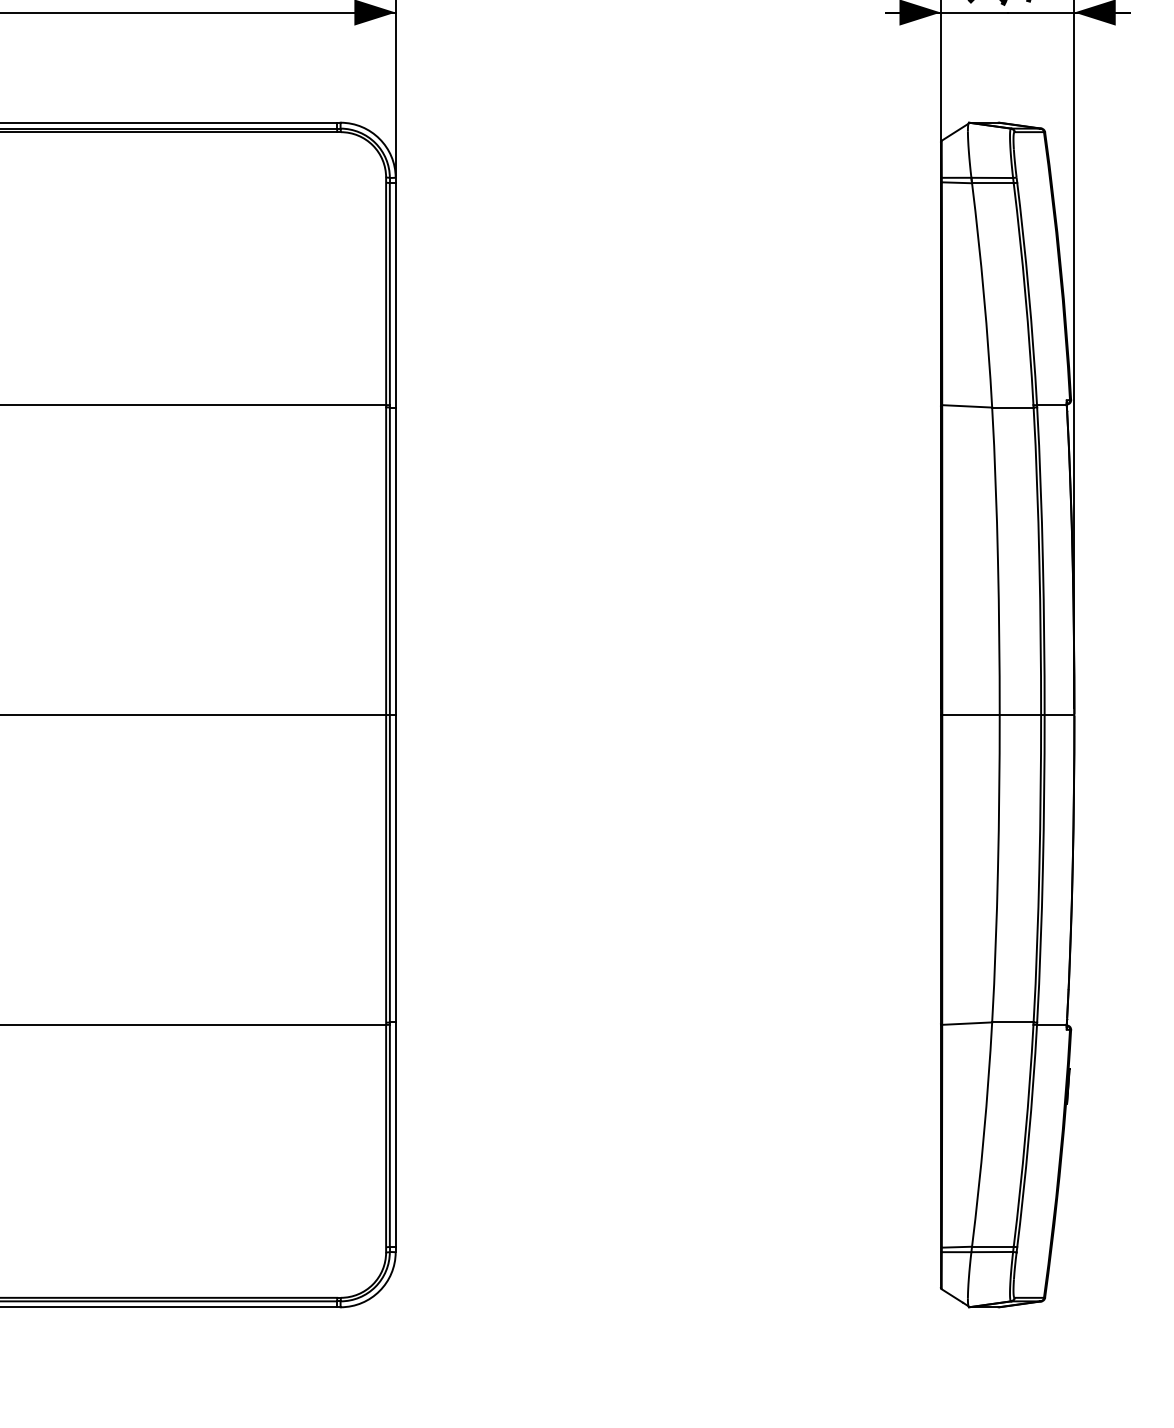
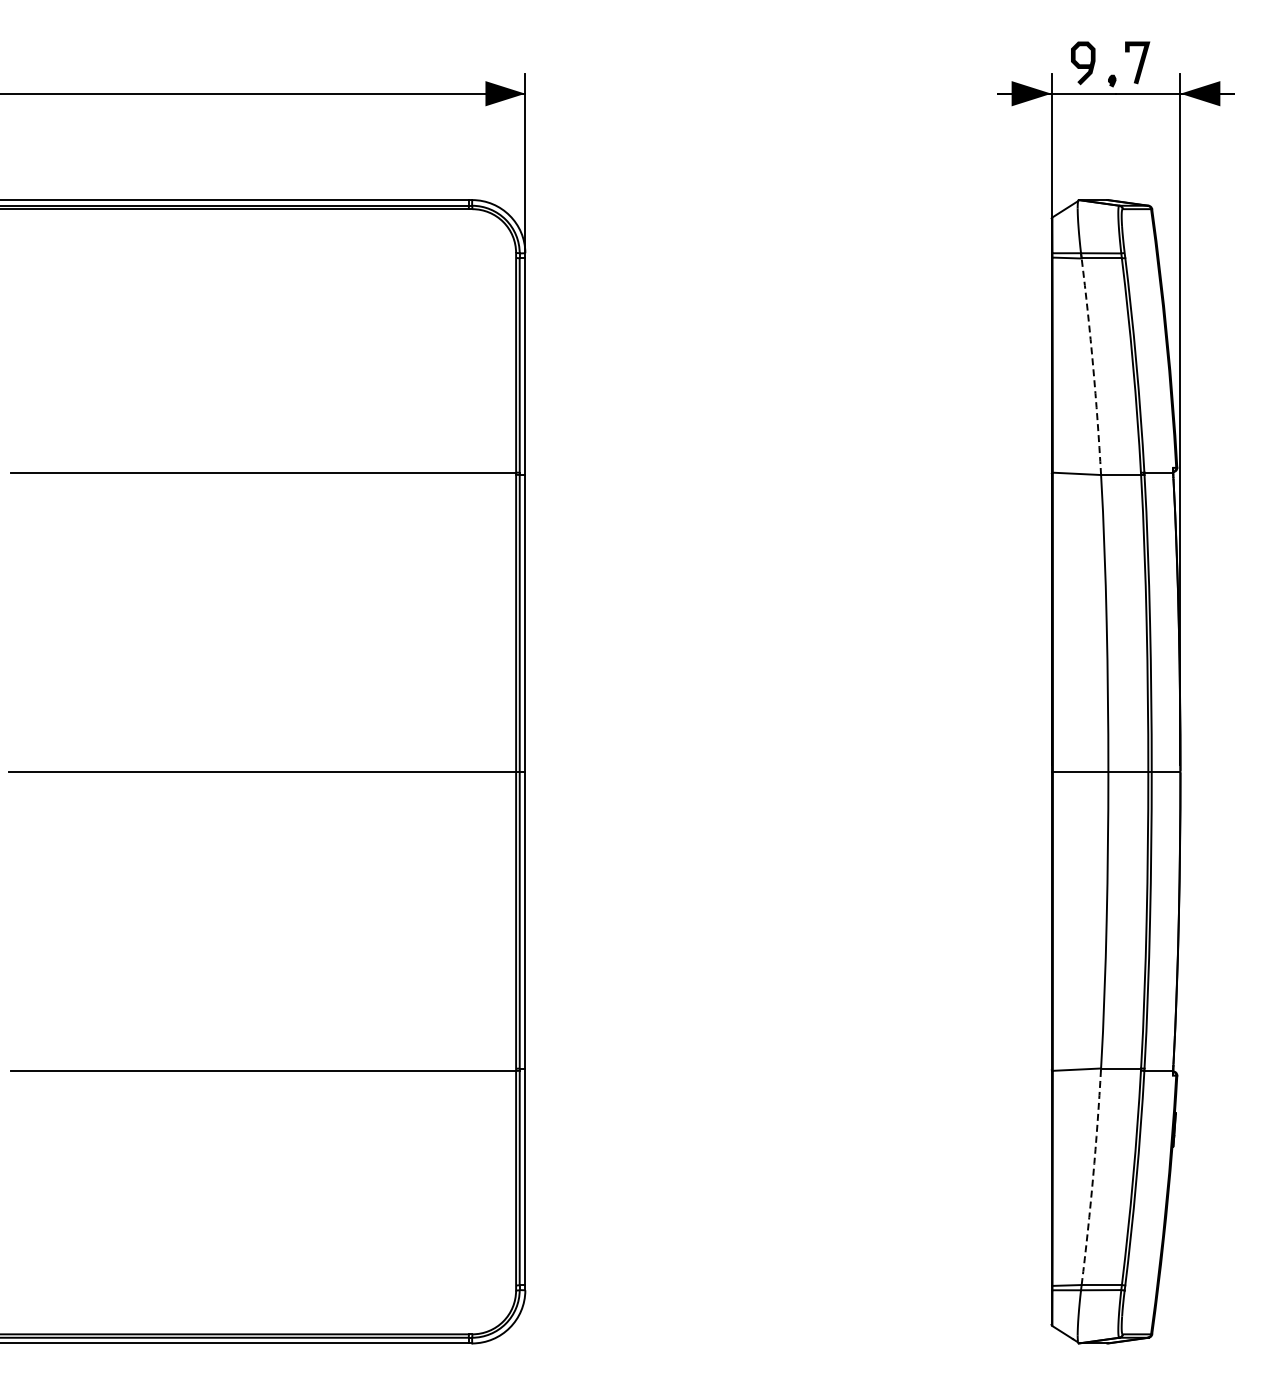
arc: (984, 295) -> (1093, 366), solid -> dashed
arc: (984, 1134) -> (1093, 1176), solid -> dashed

